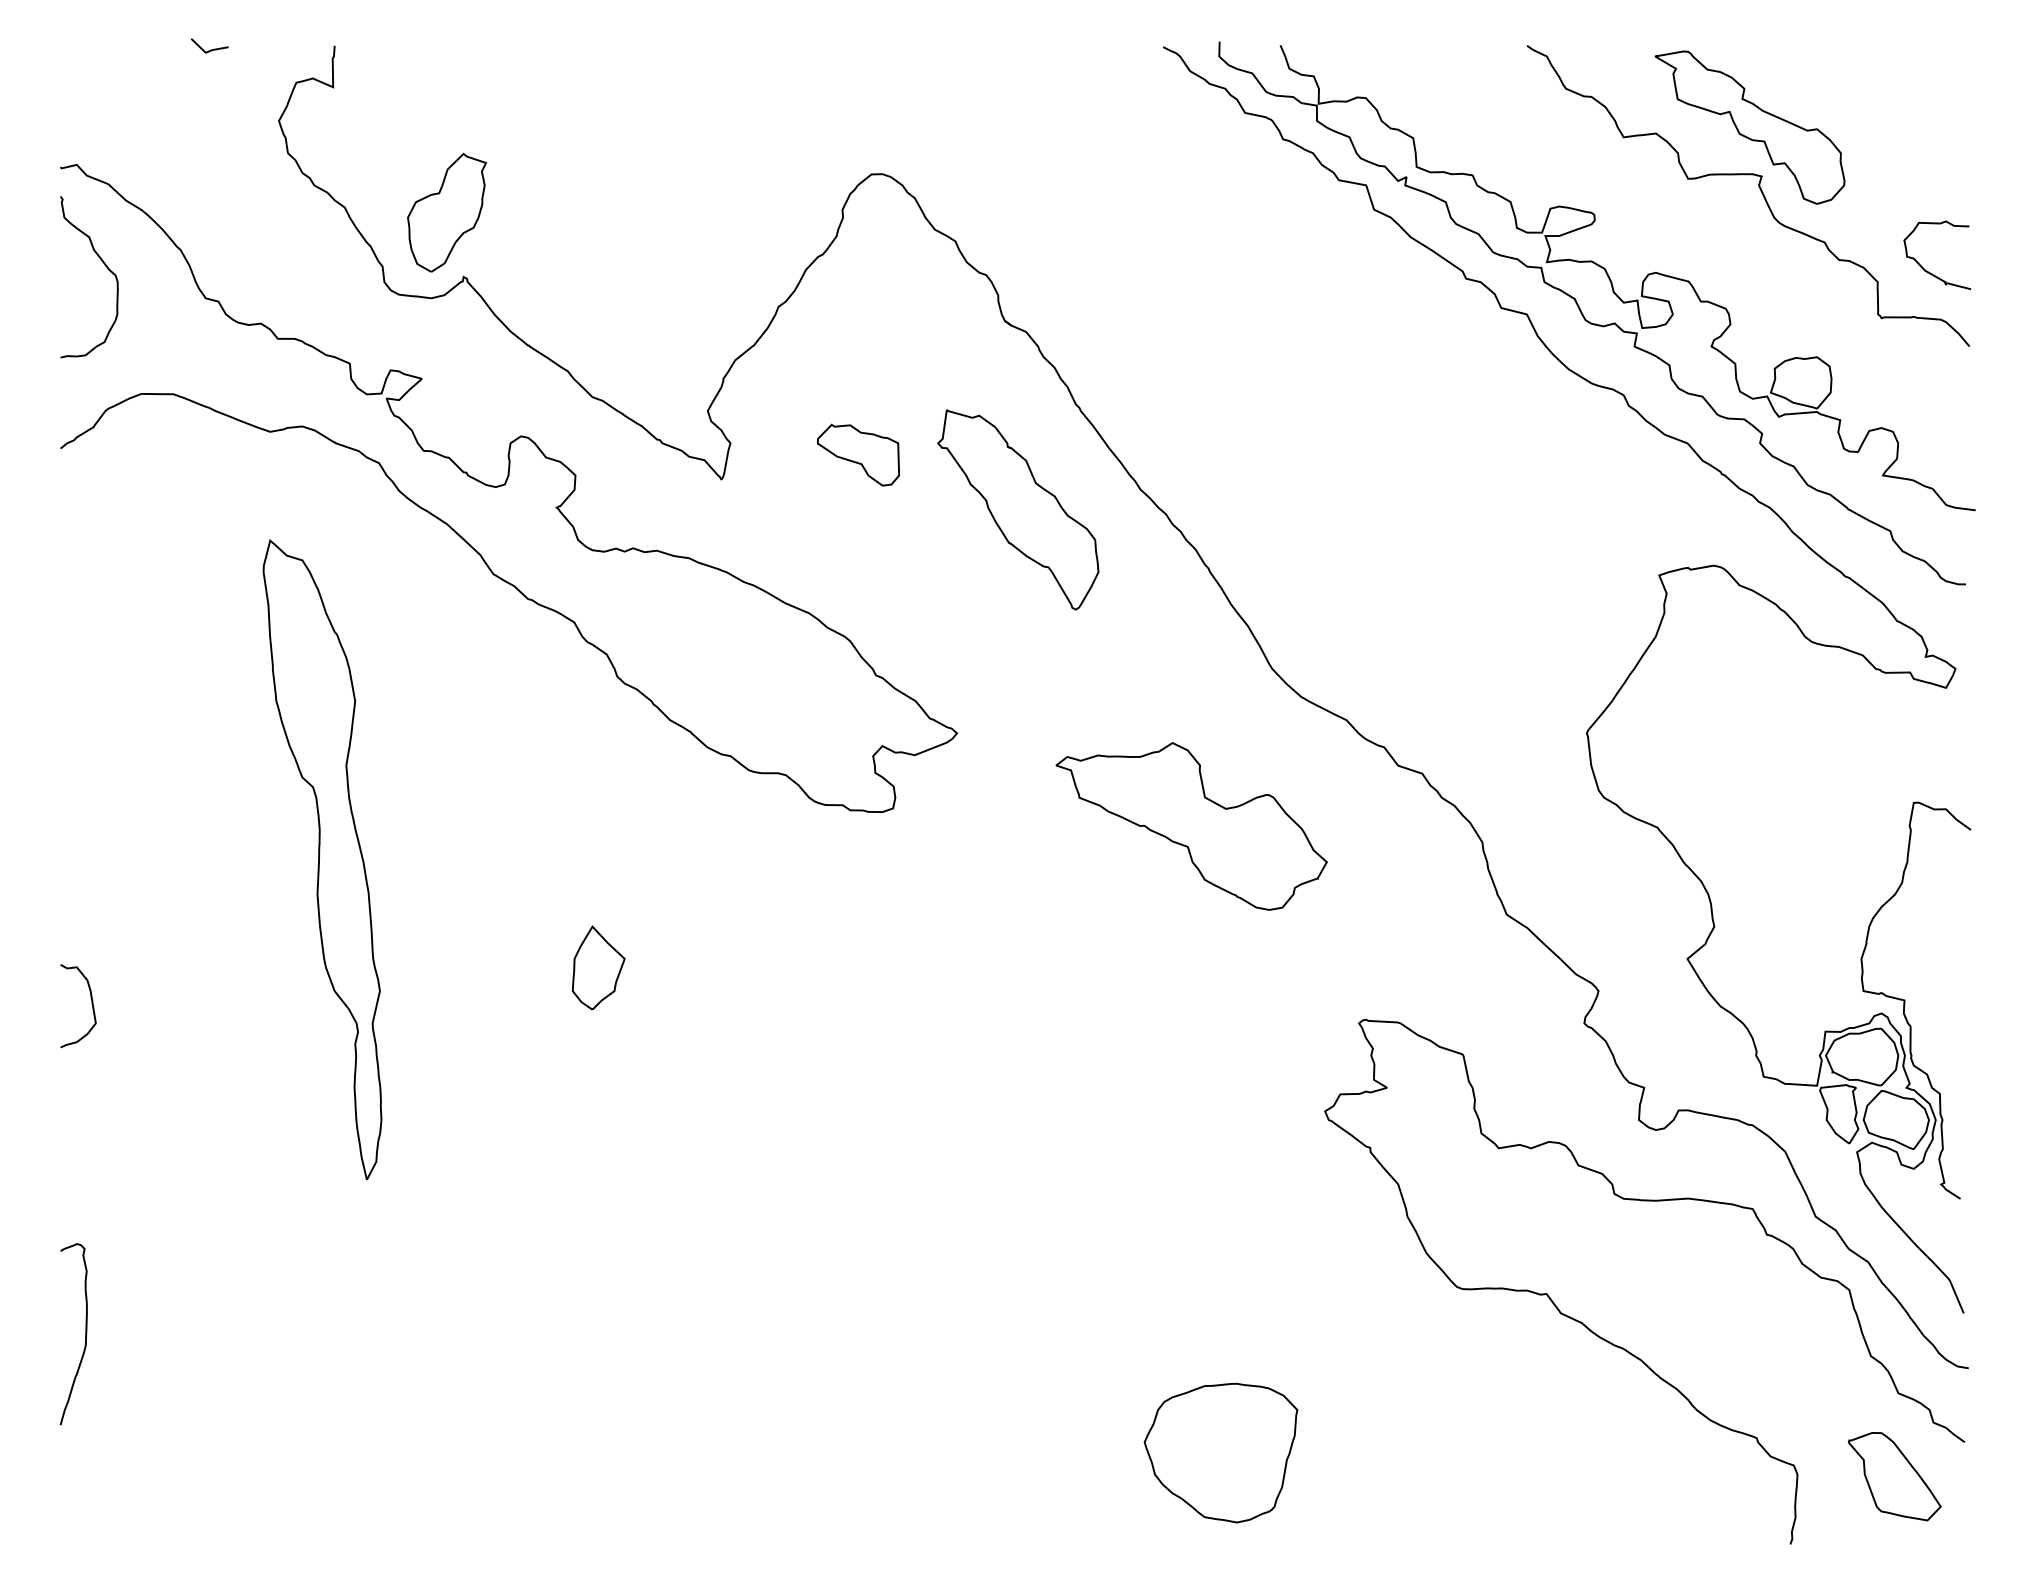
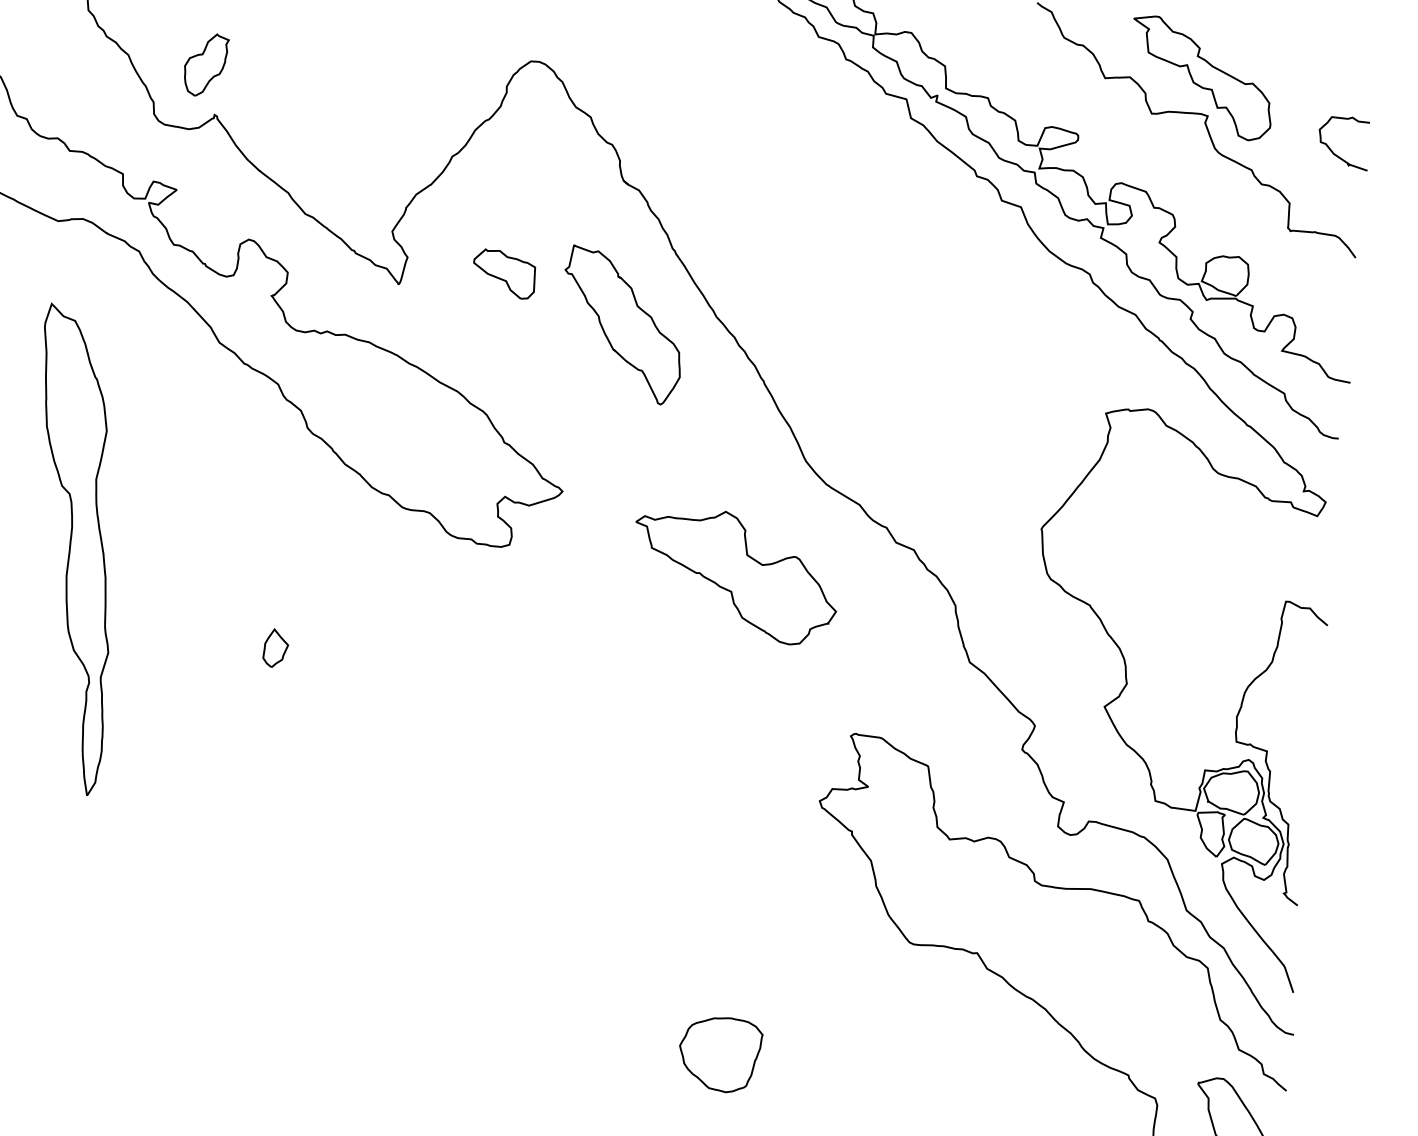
part: (447, 212) -> (206, 64), size x0.7
curve: (1927, 270) -> (1335, 153), moved
part: (598, 967) -> (275, 648), size x0.6
part: (1220, 1452) -> (719, 1054), size x0.7

